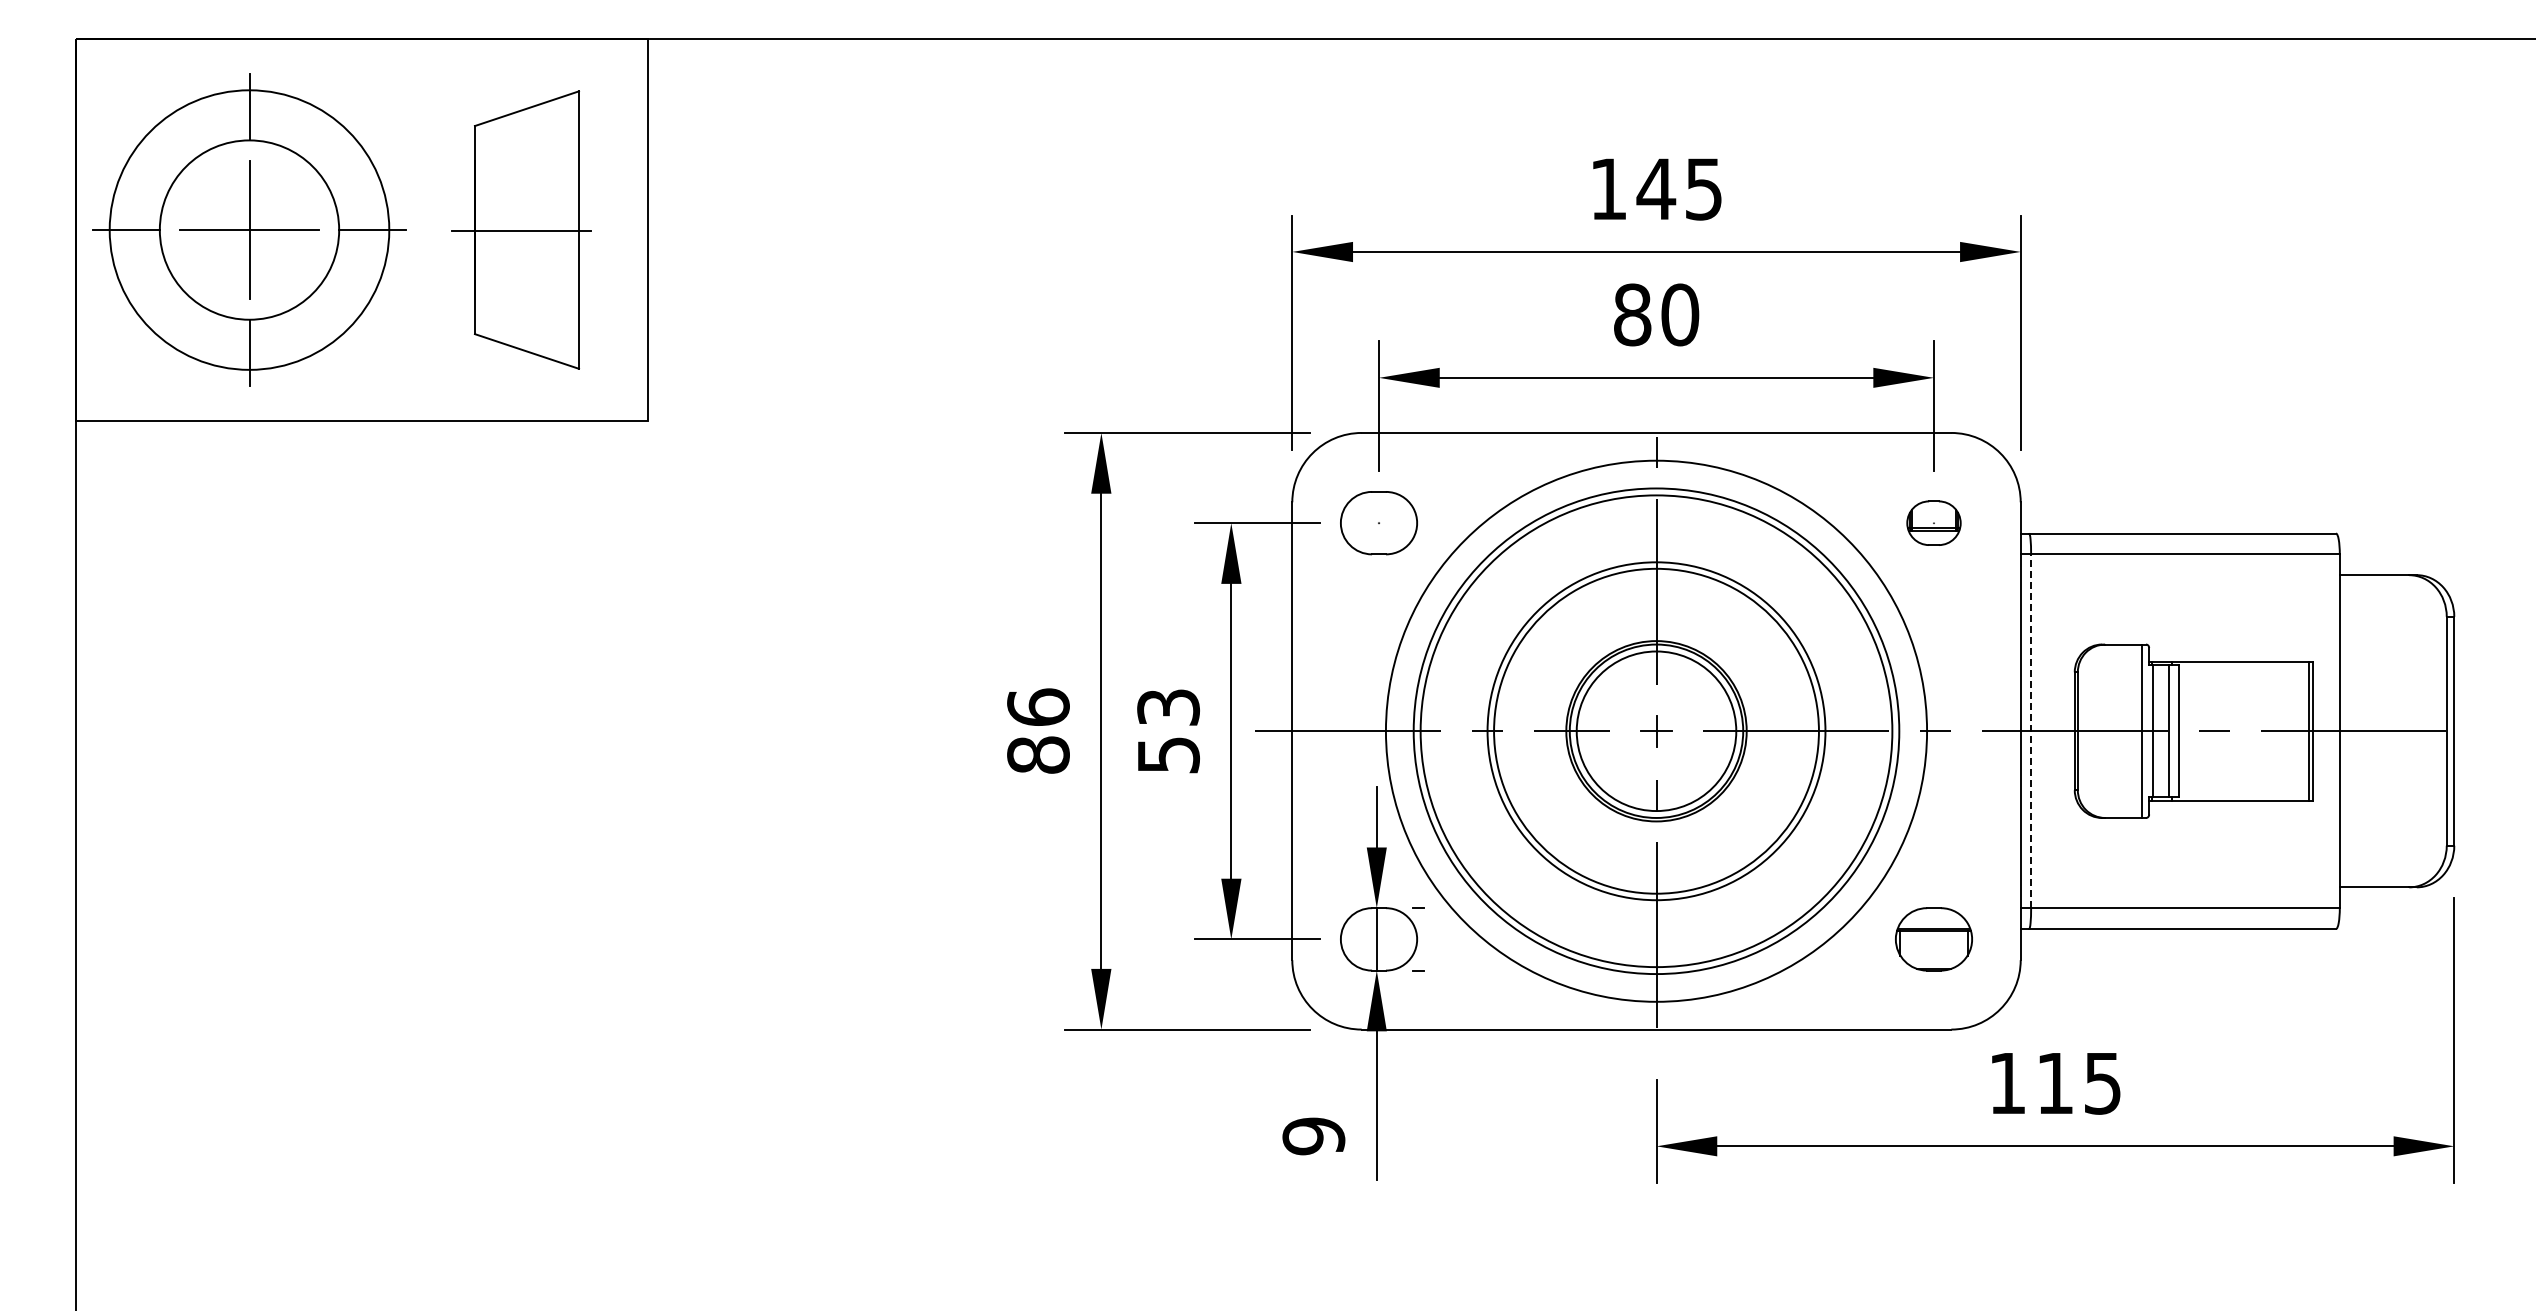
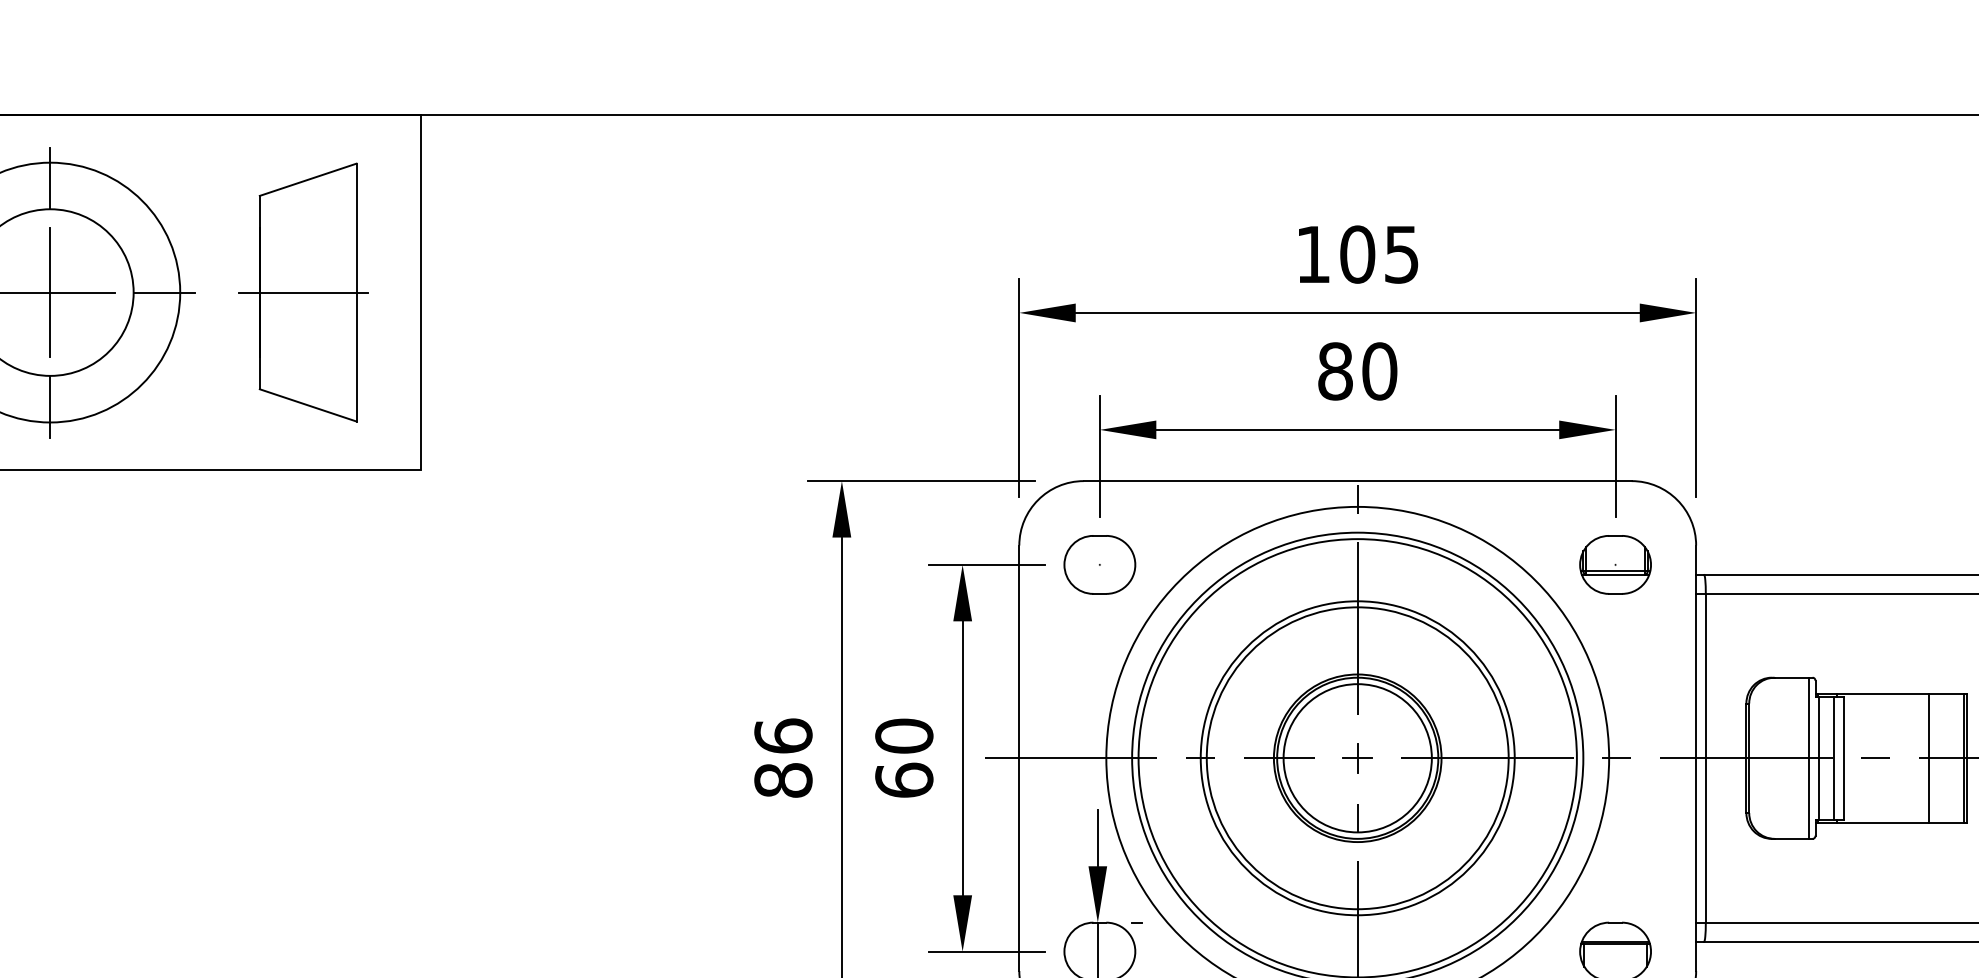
text: (1656, 188) -> (1357, 253), 145 -> 105
part: (1933, 523) -> (1615, 565), size x1.43
text: (1168, 730) -> (904, 757), 53 -> 60
line: (2271, 730) -> (1929, 757), added
line: (2031, 731) -> (1706, 758), dashed -> solid

